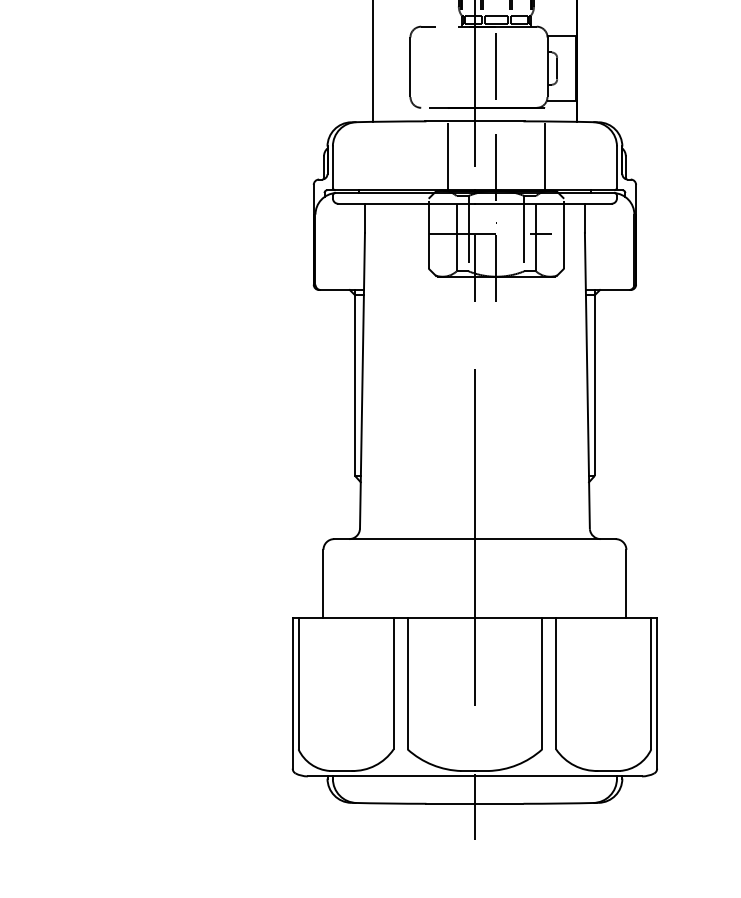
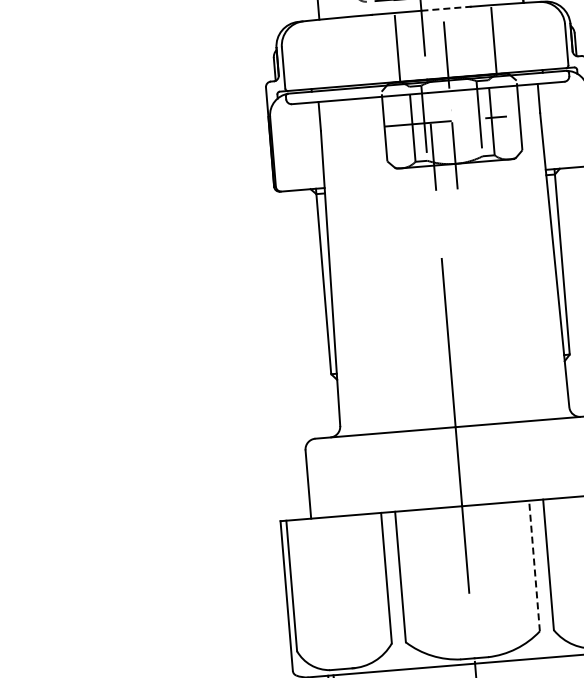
line: (500, 121) -> (446, 8), solid -> dashed
line: (542, 683) -> (534, 565), solid -> dashed

